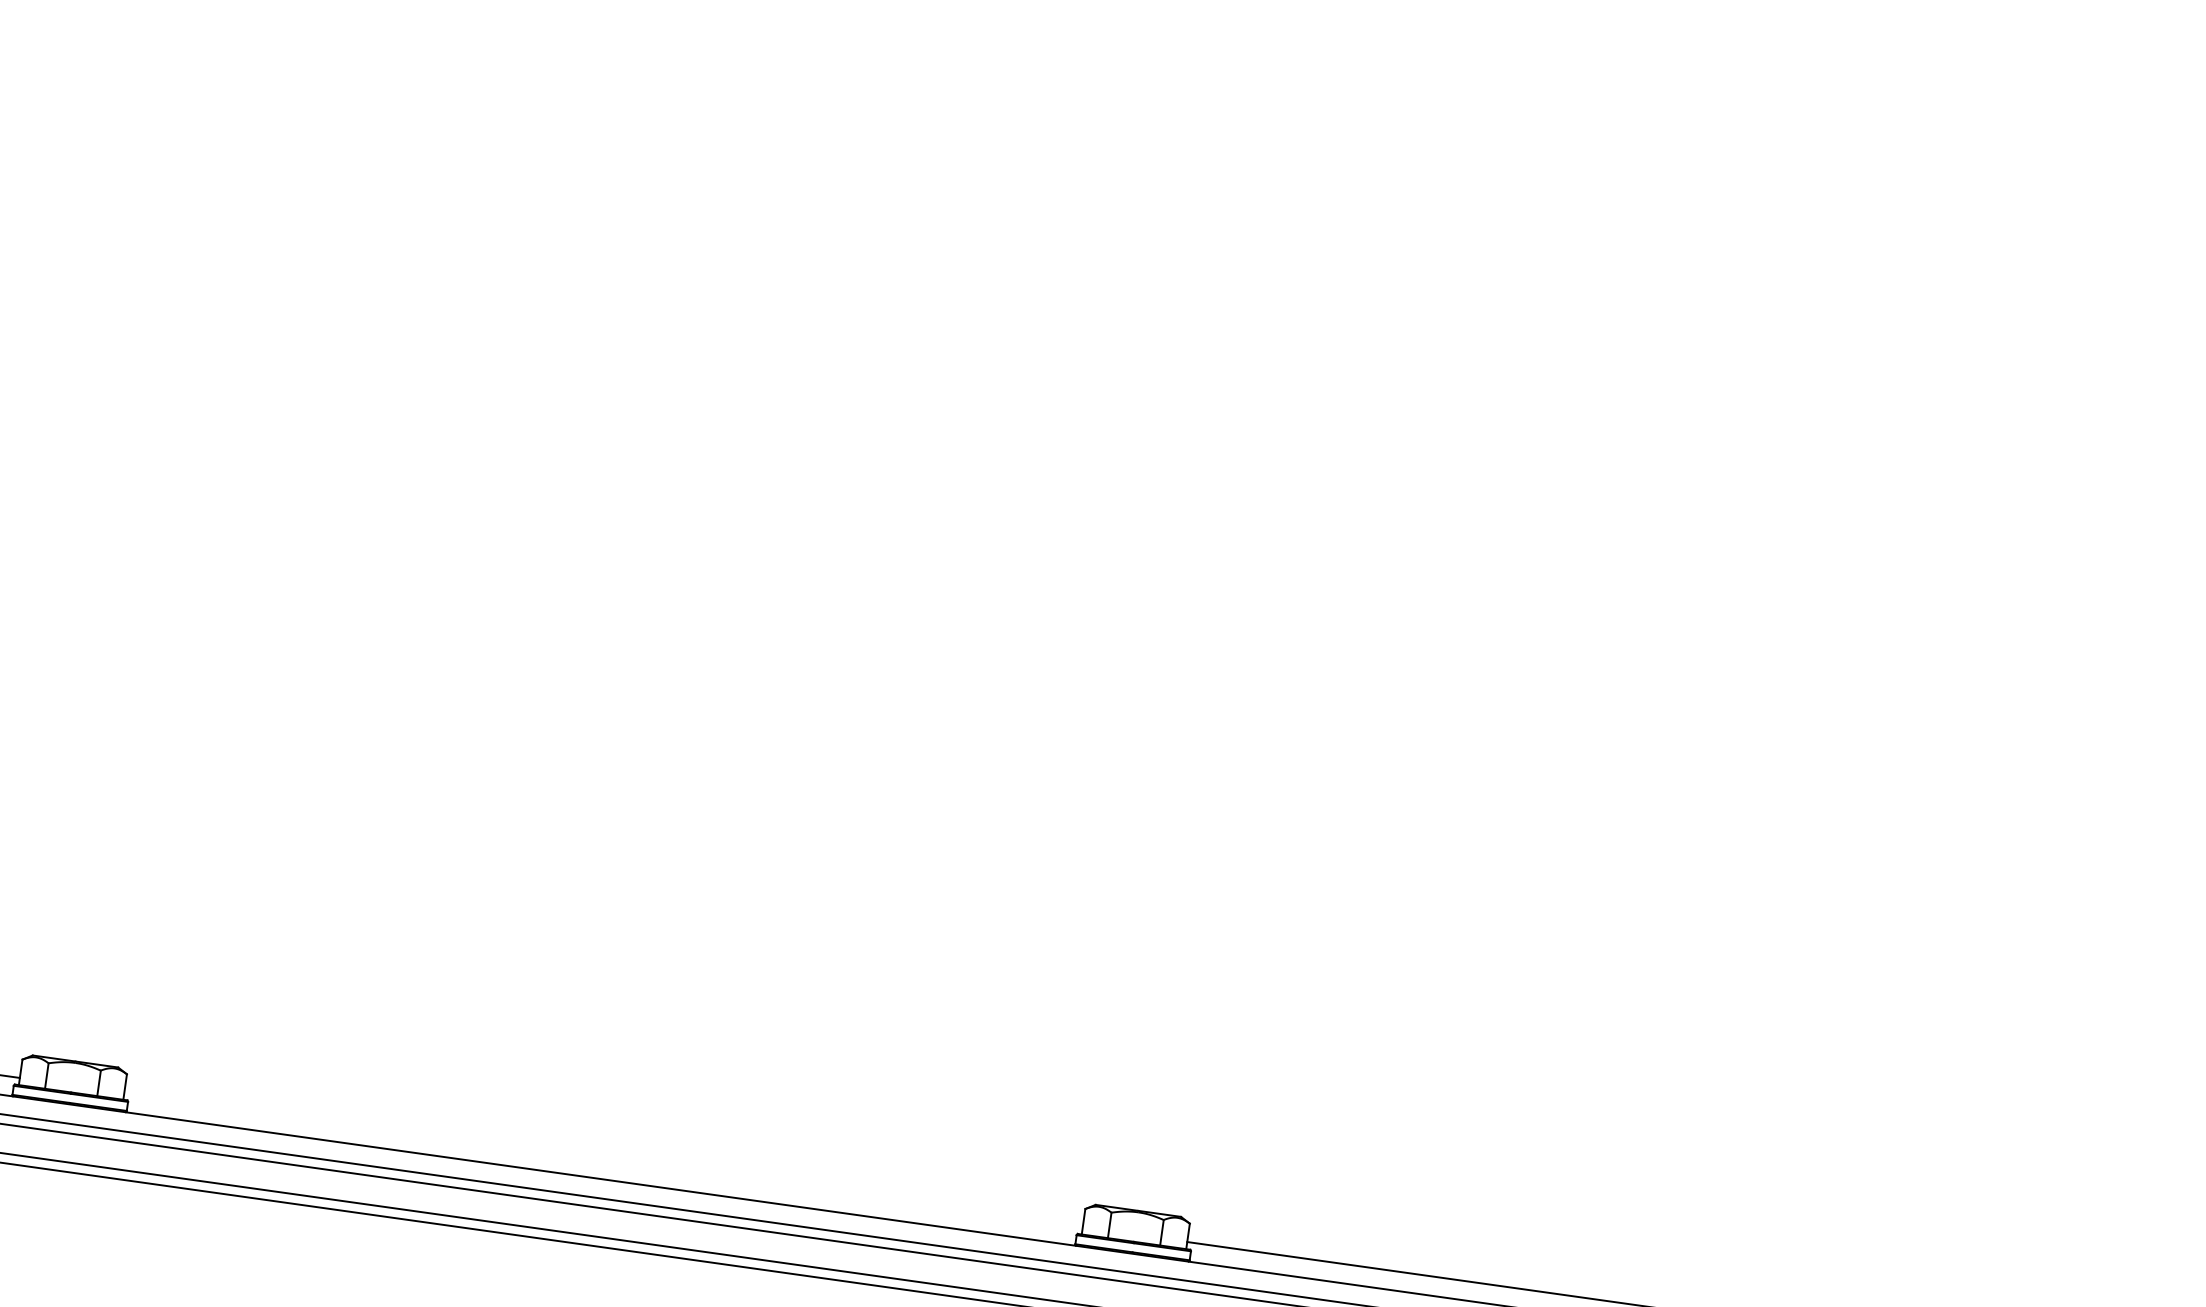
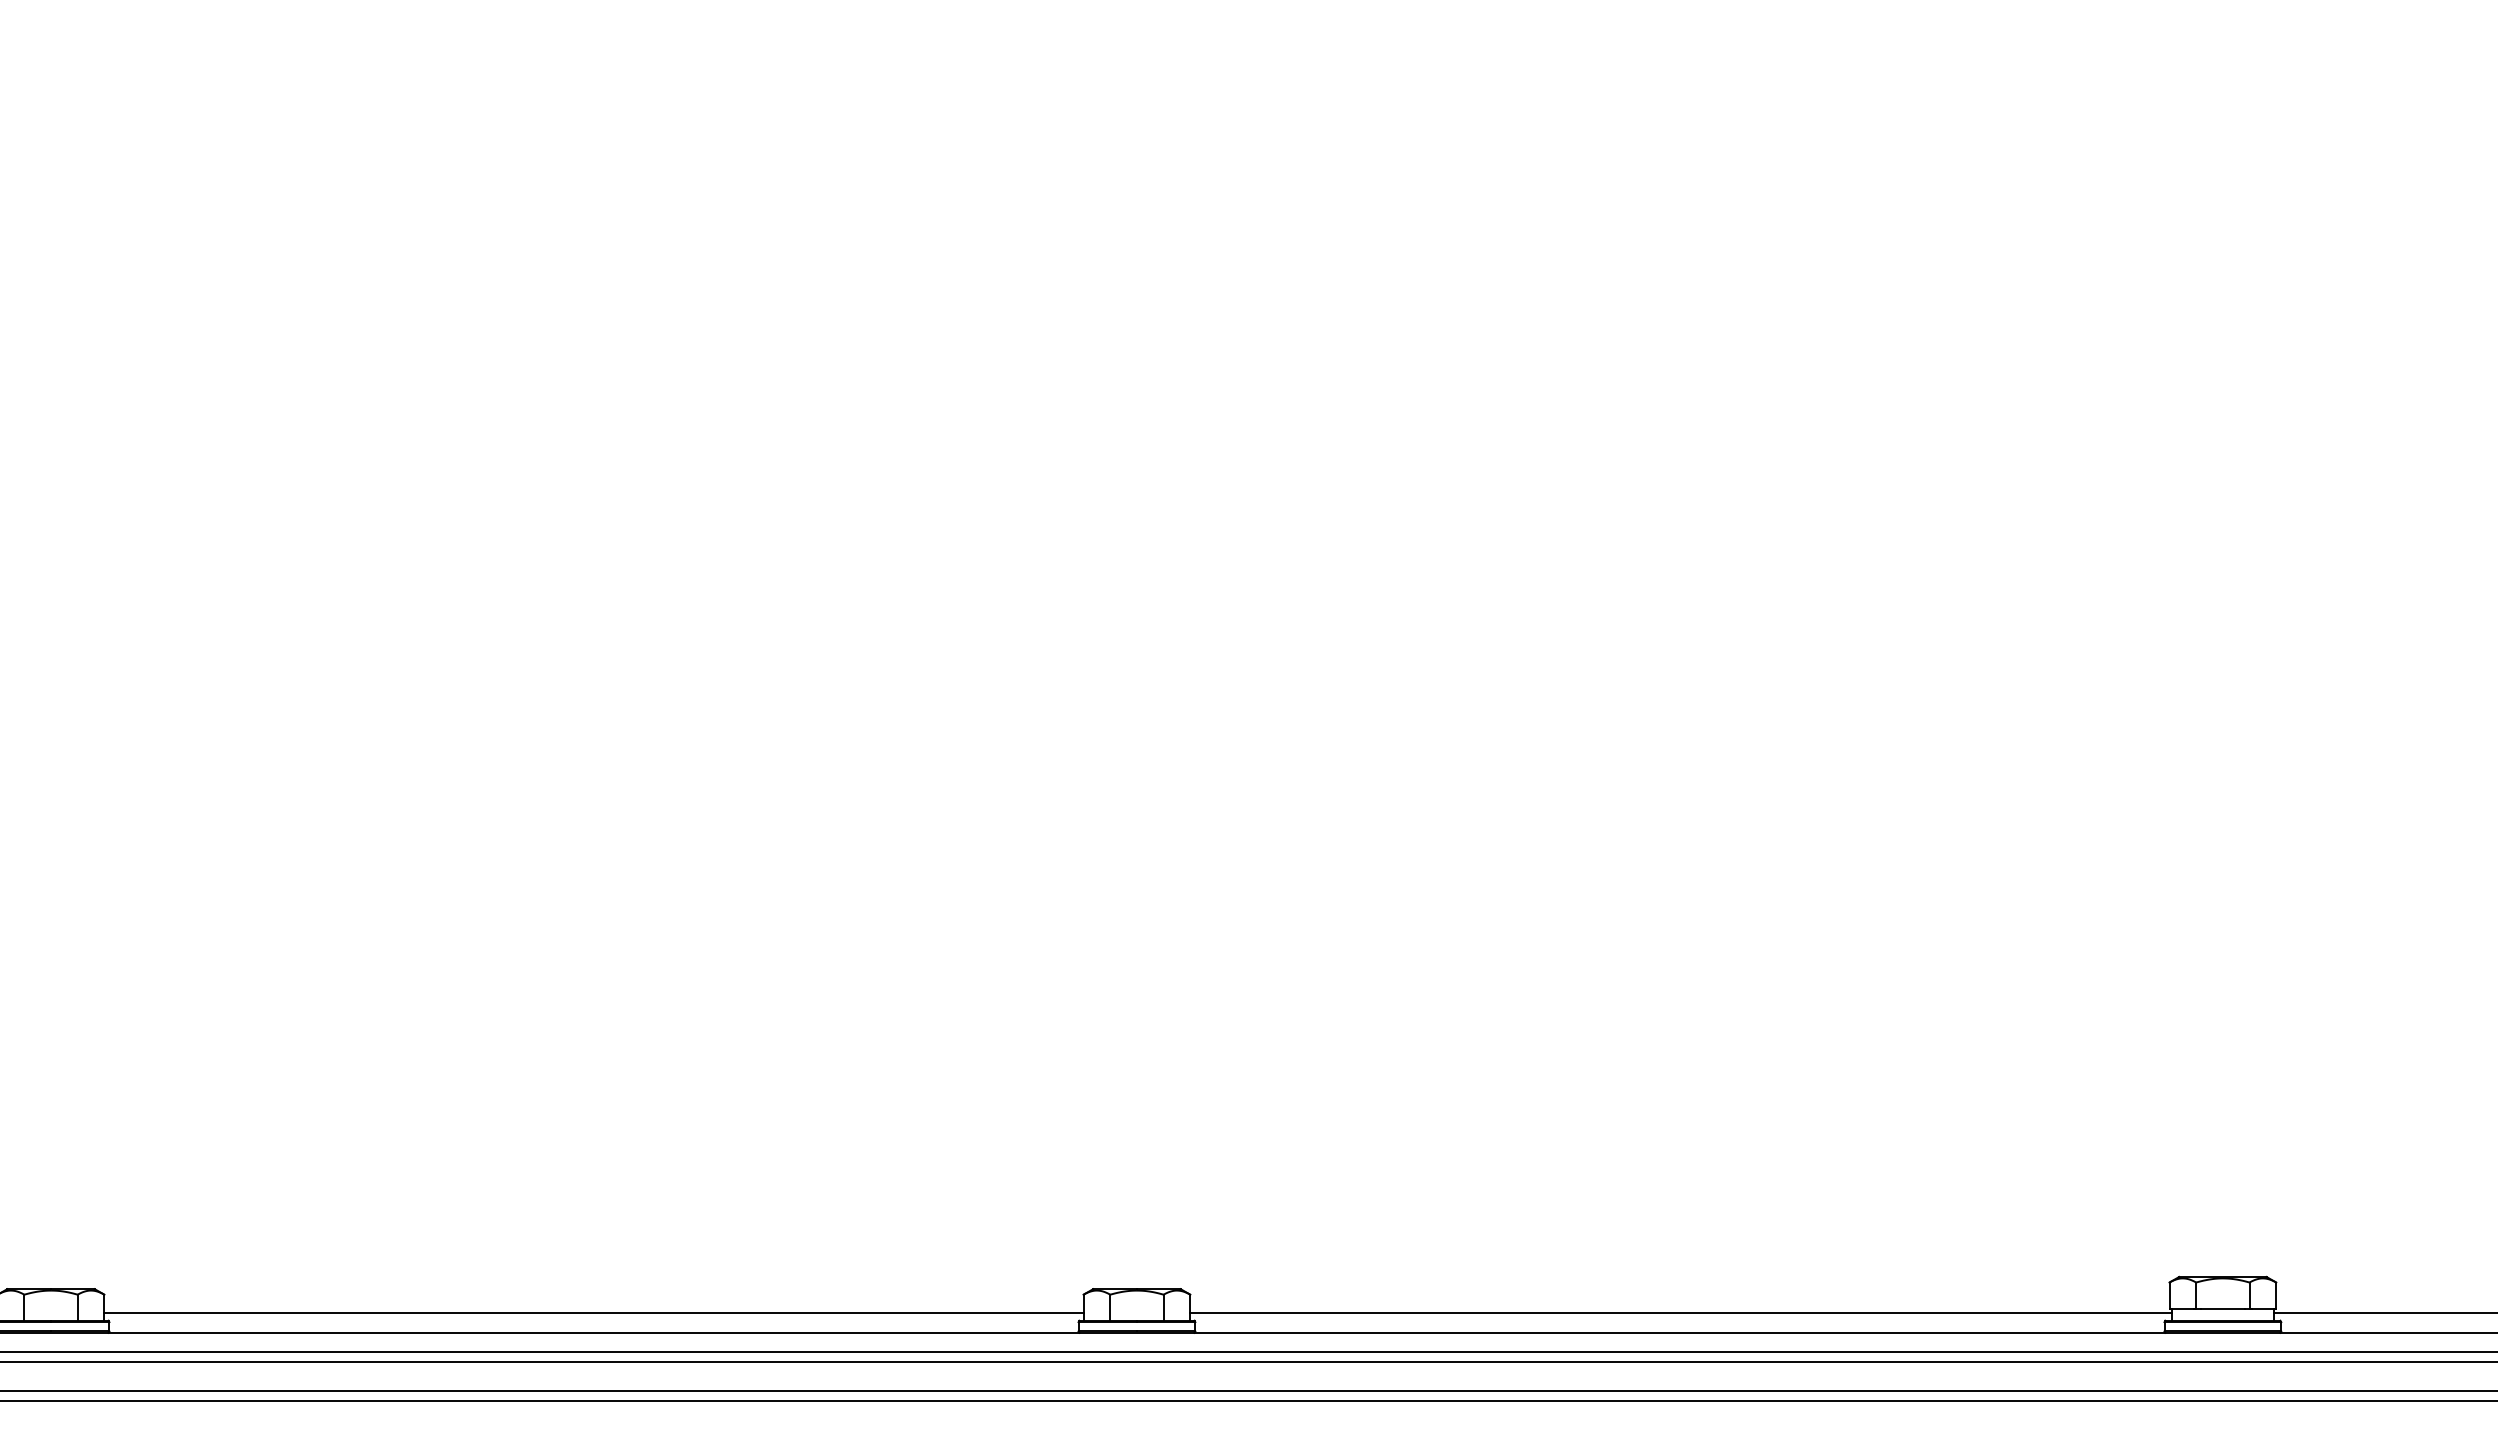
line: (603, 1159) -> (593, 1313), added

